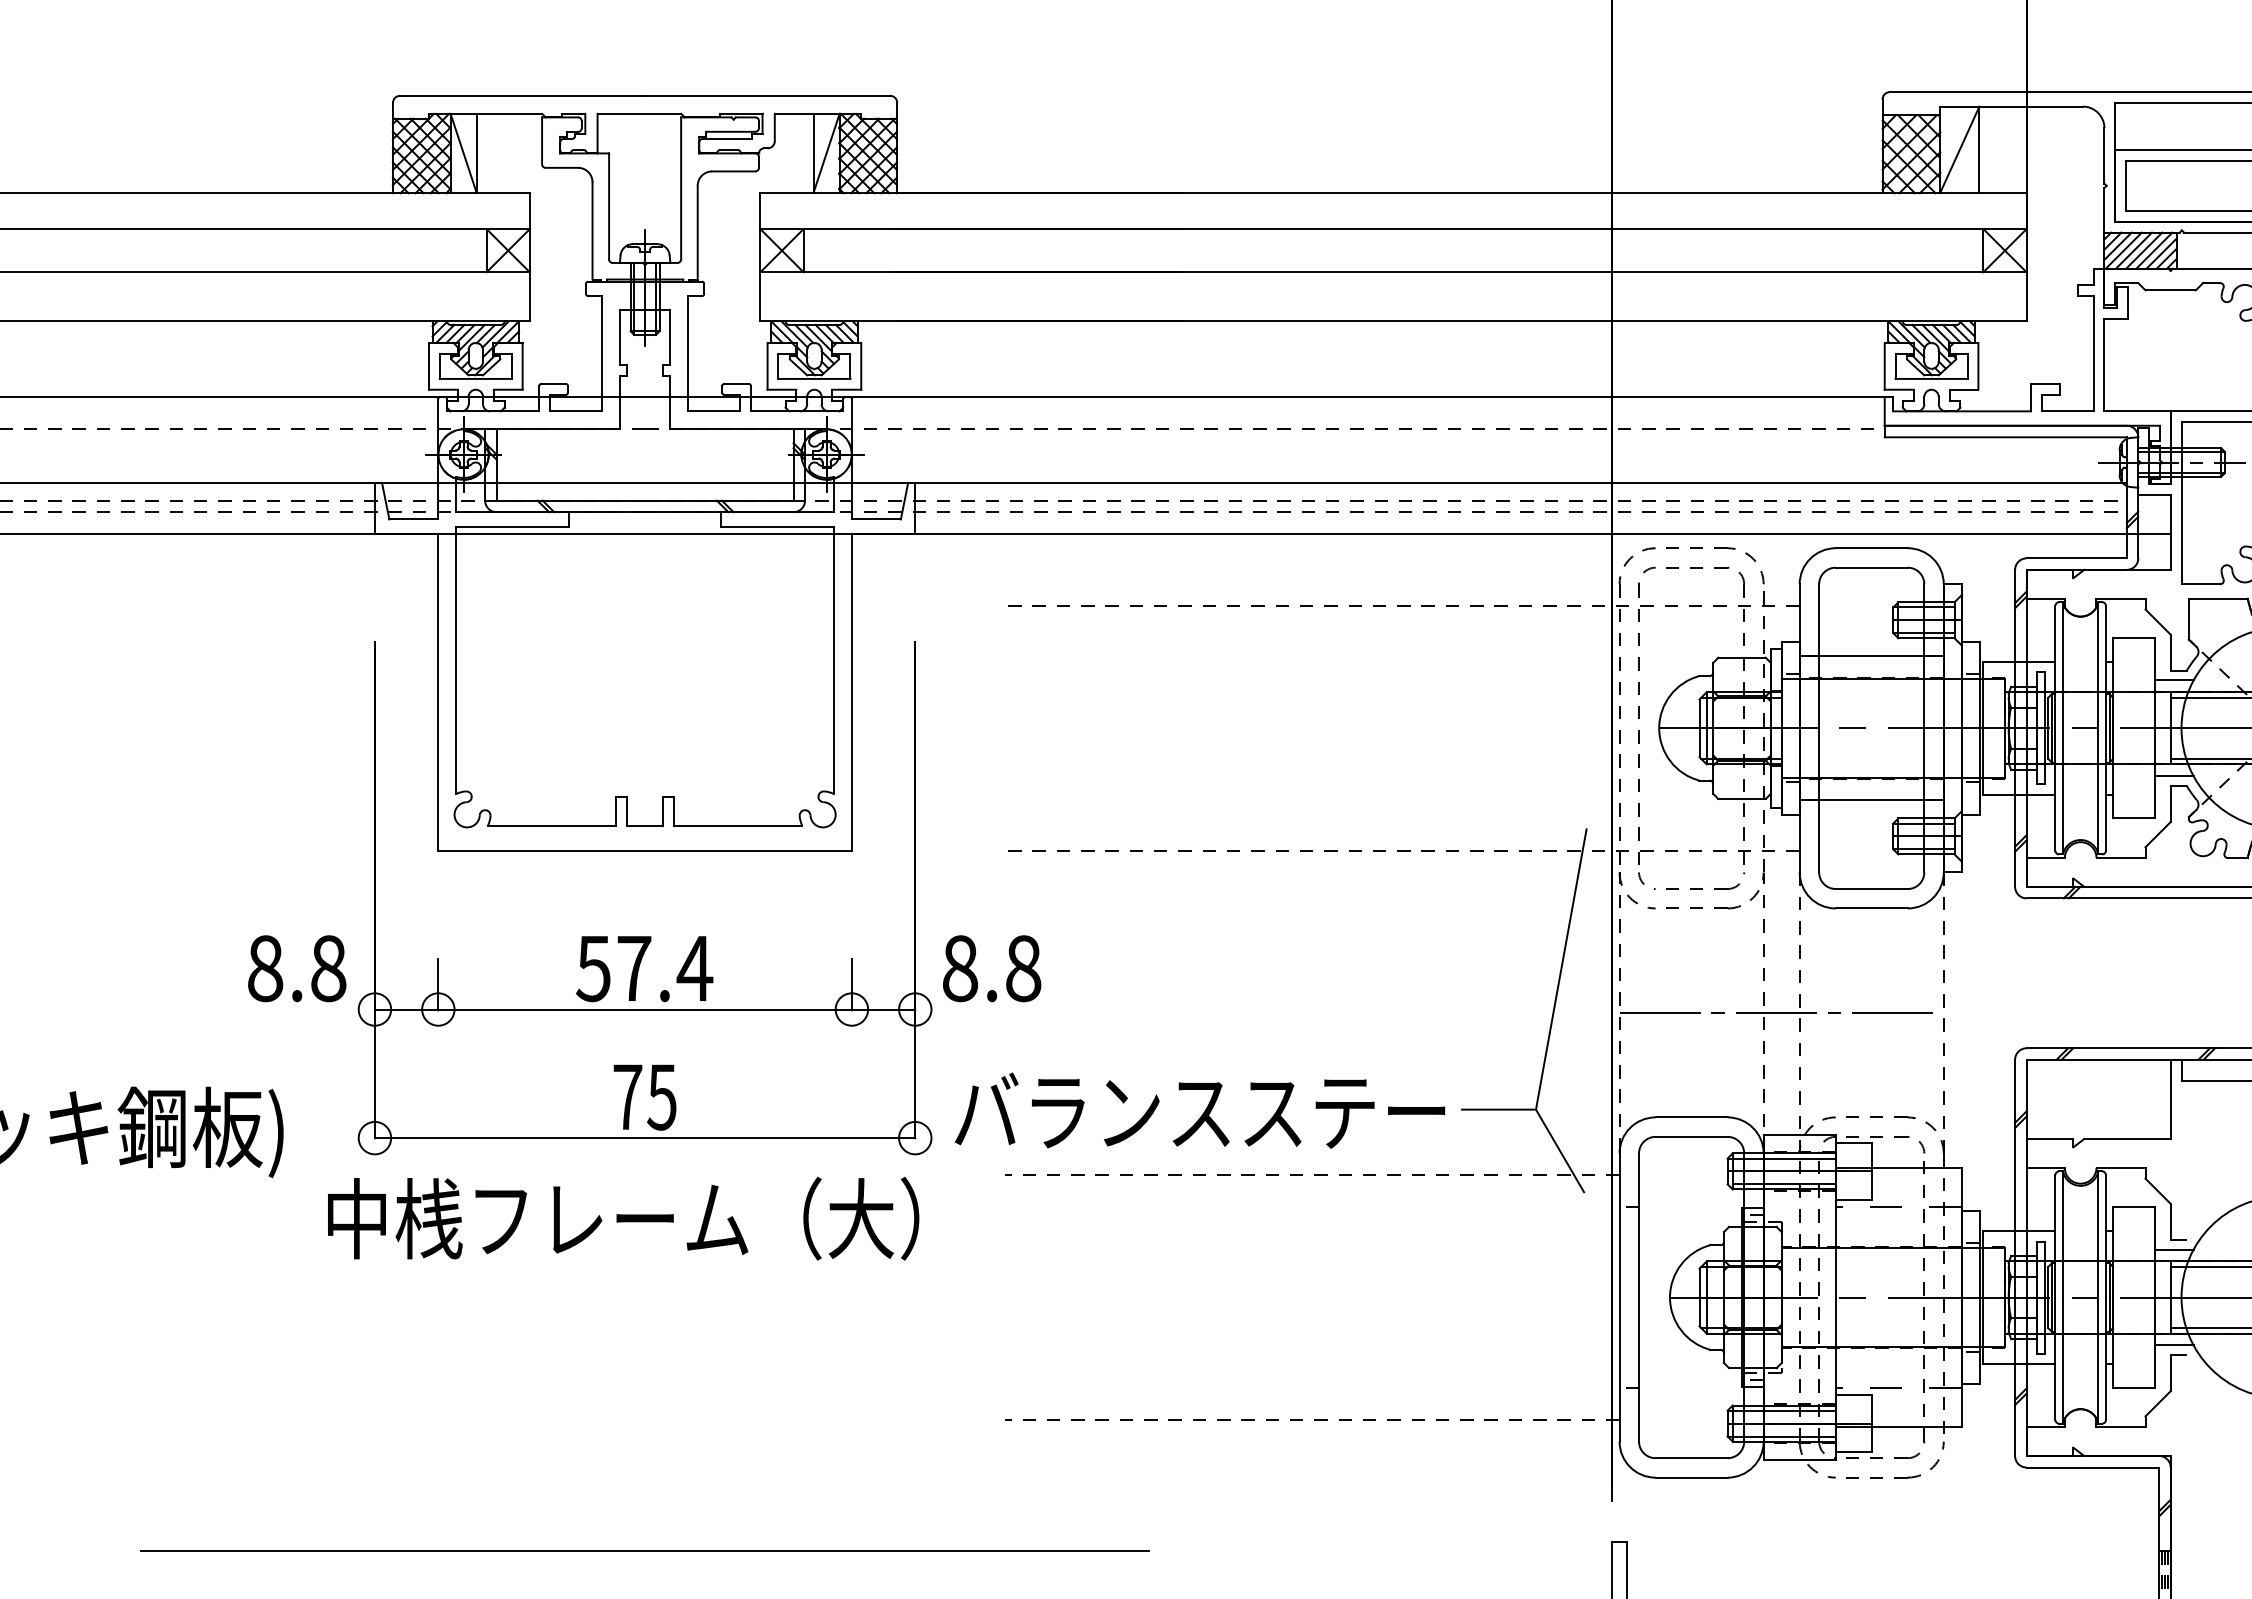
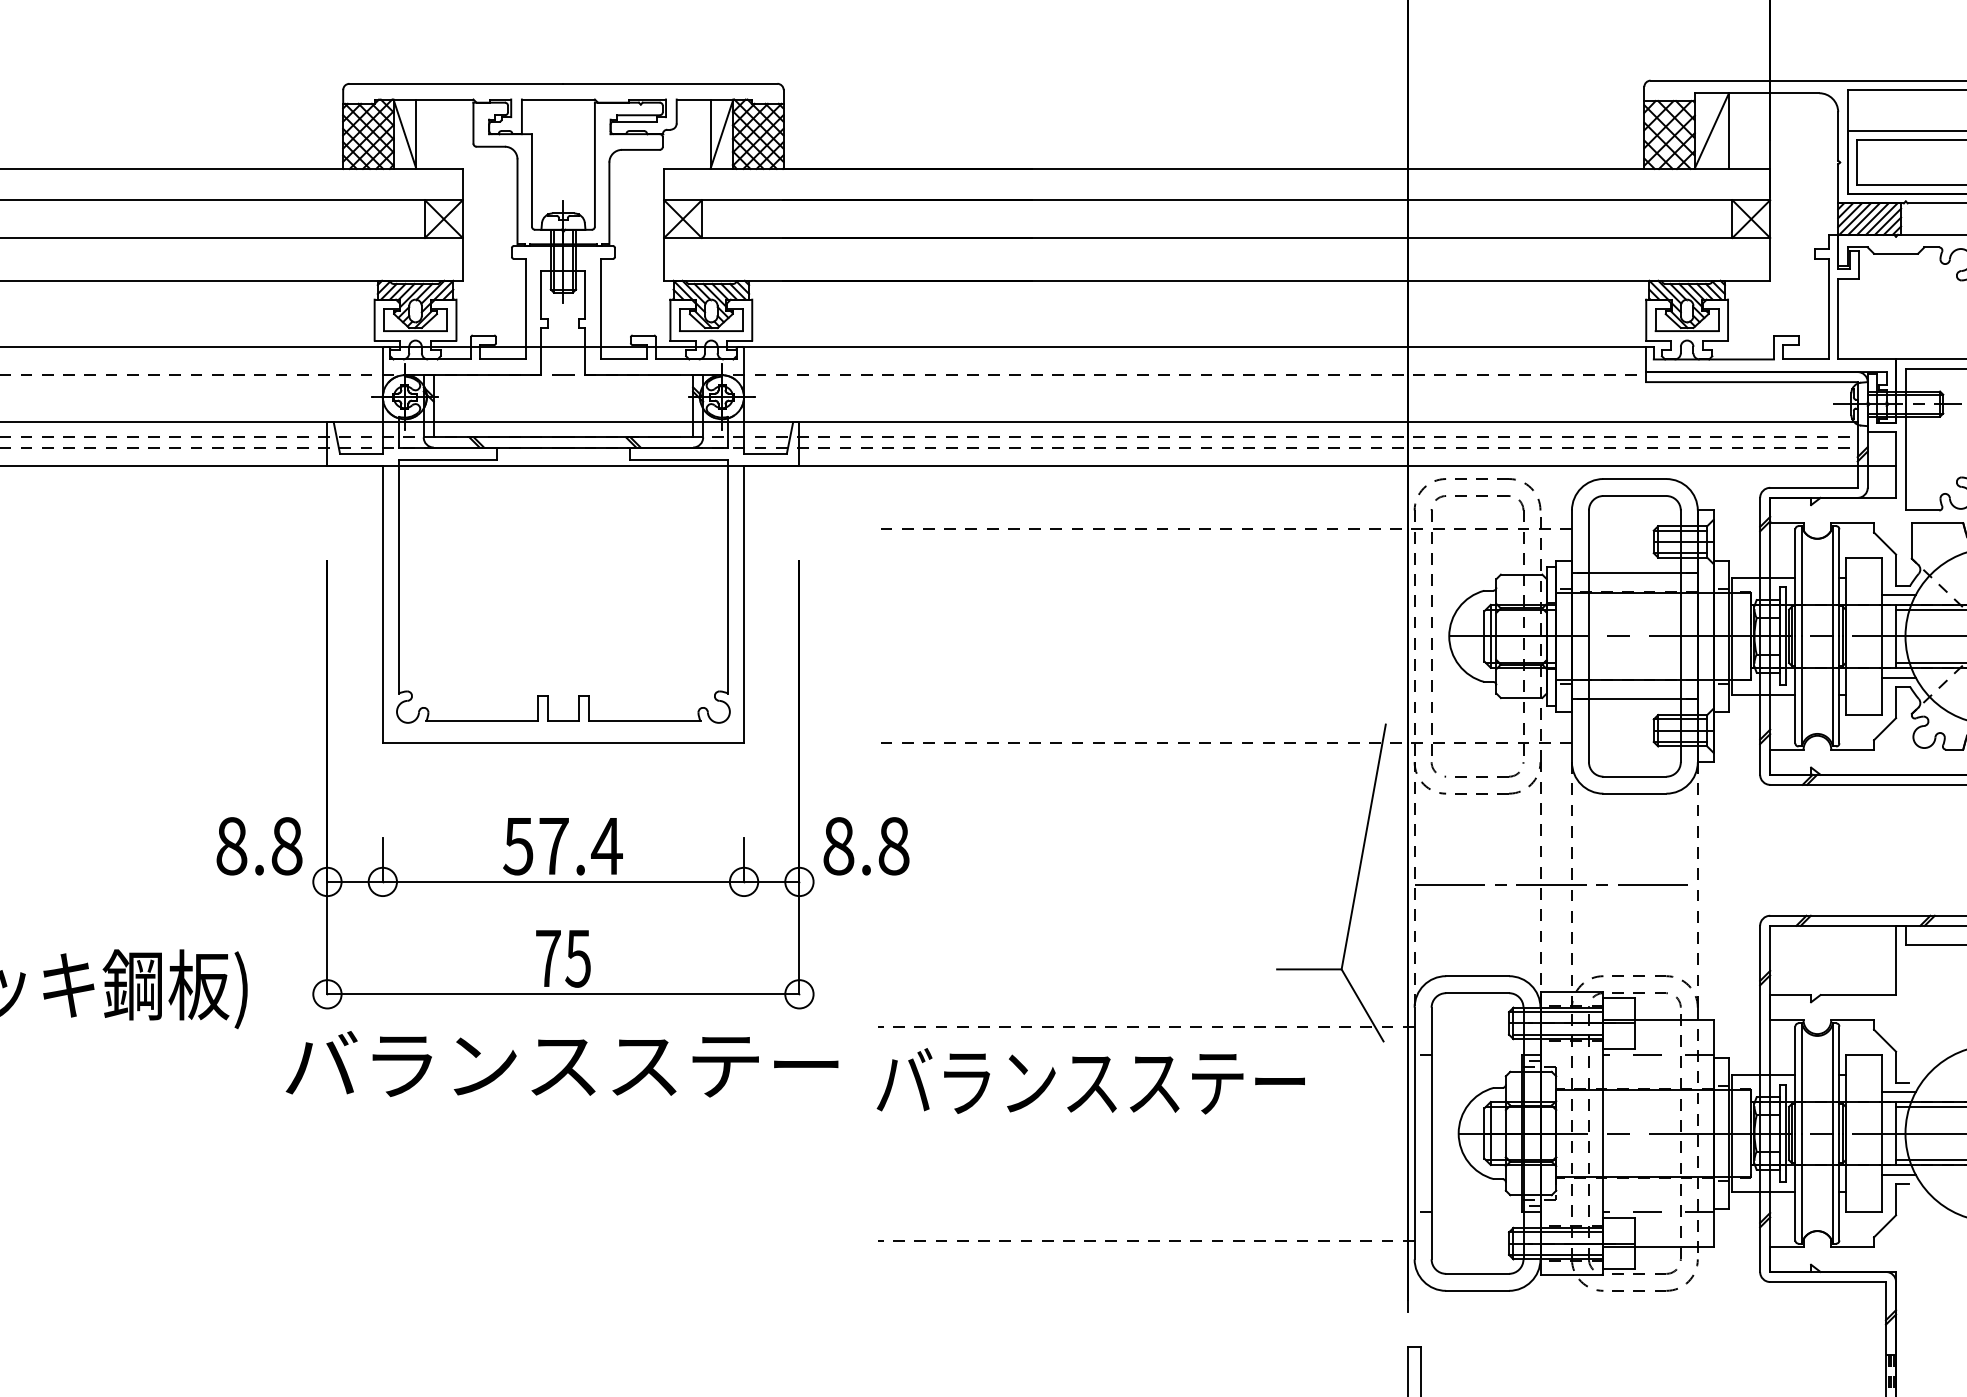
text: (1199, 1110) -> (1090, 1081), moved
text: (643, 1218) -> (562, 1064), 中桟フレーム（大） -> バランスステー
line: (645, 1550) -> (563, 1354), removed

